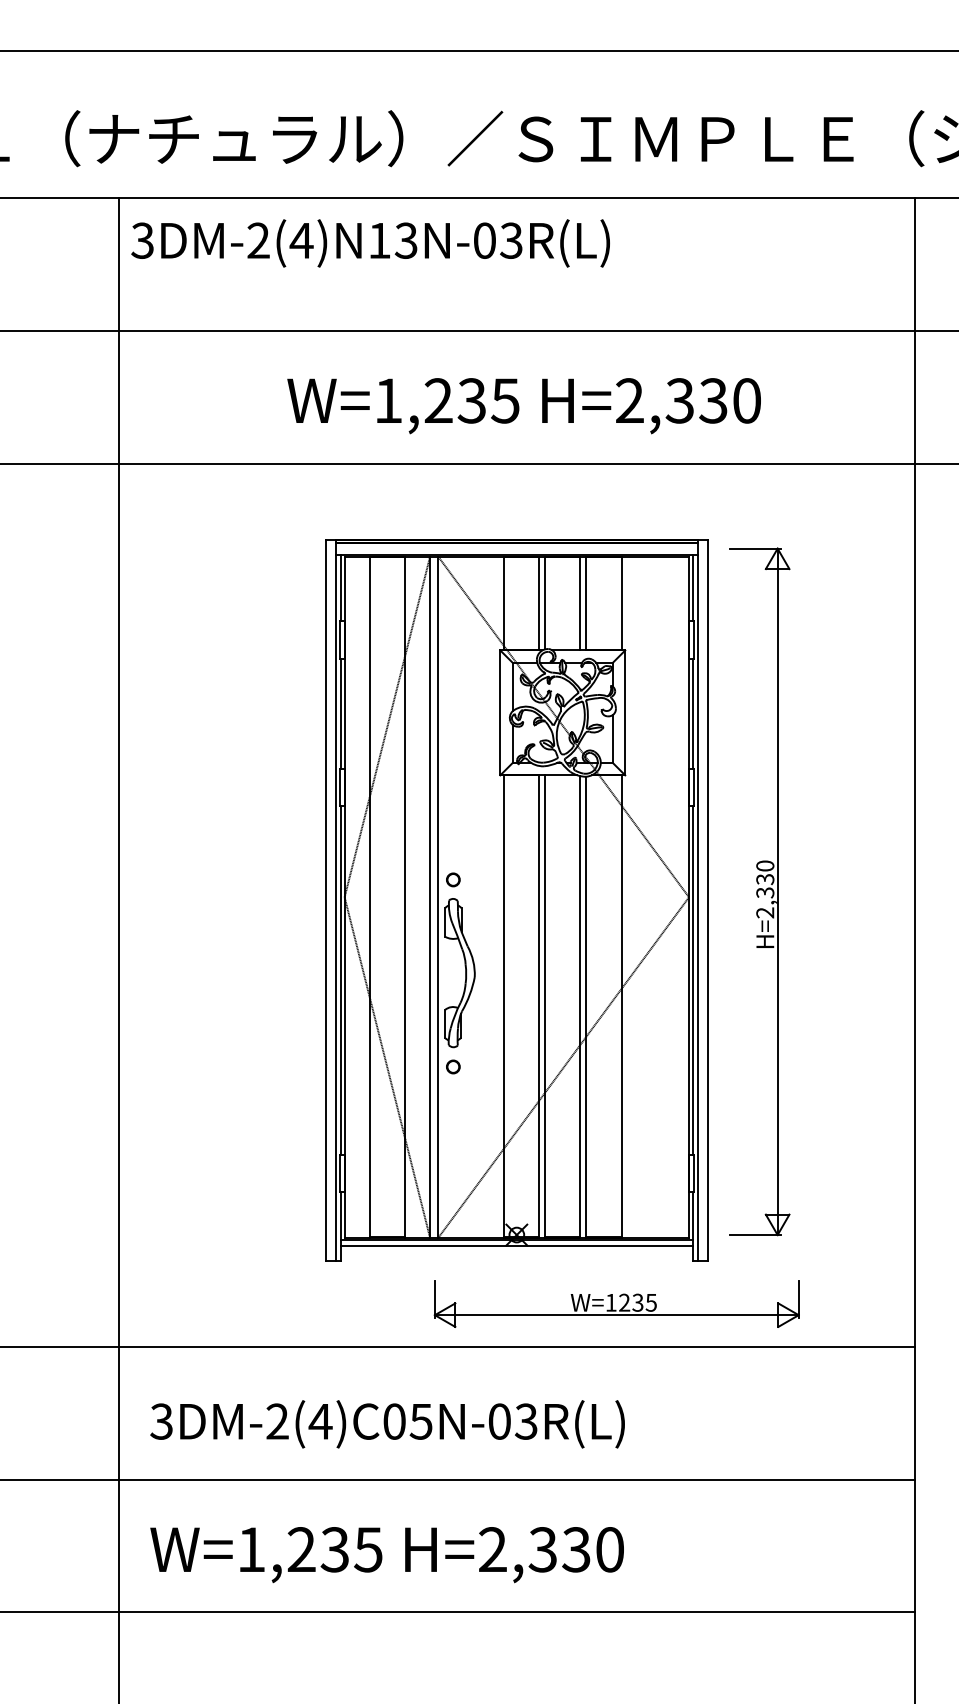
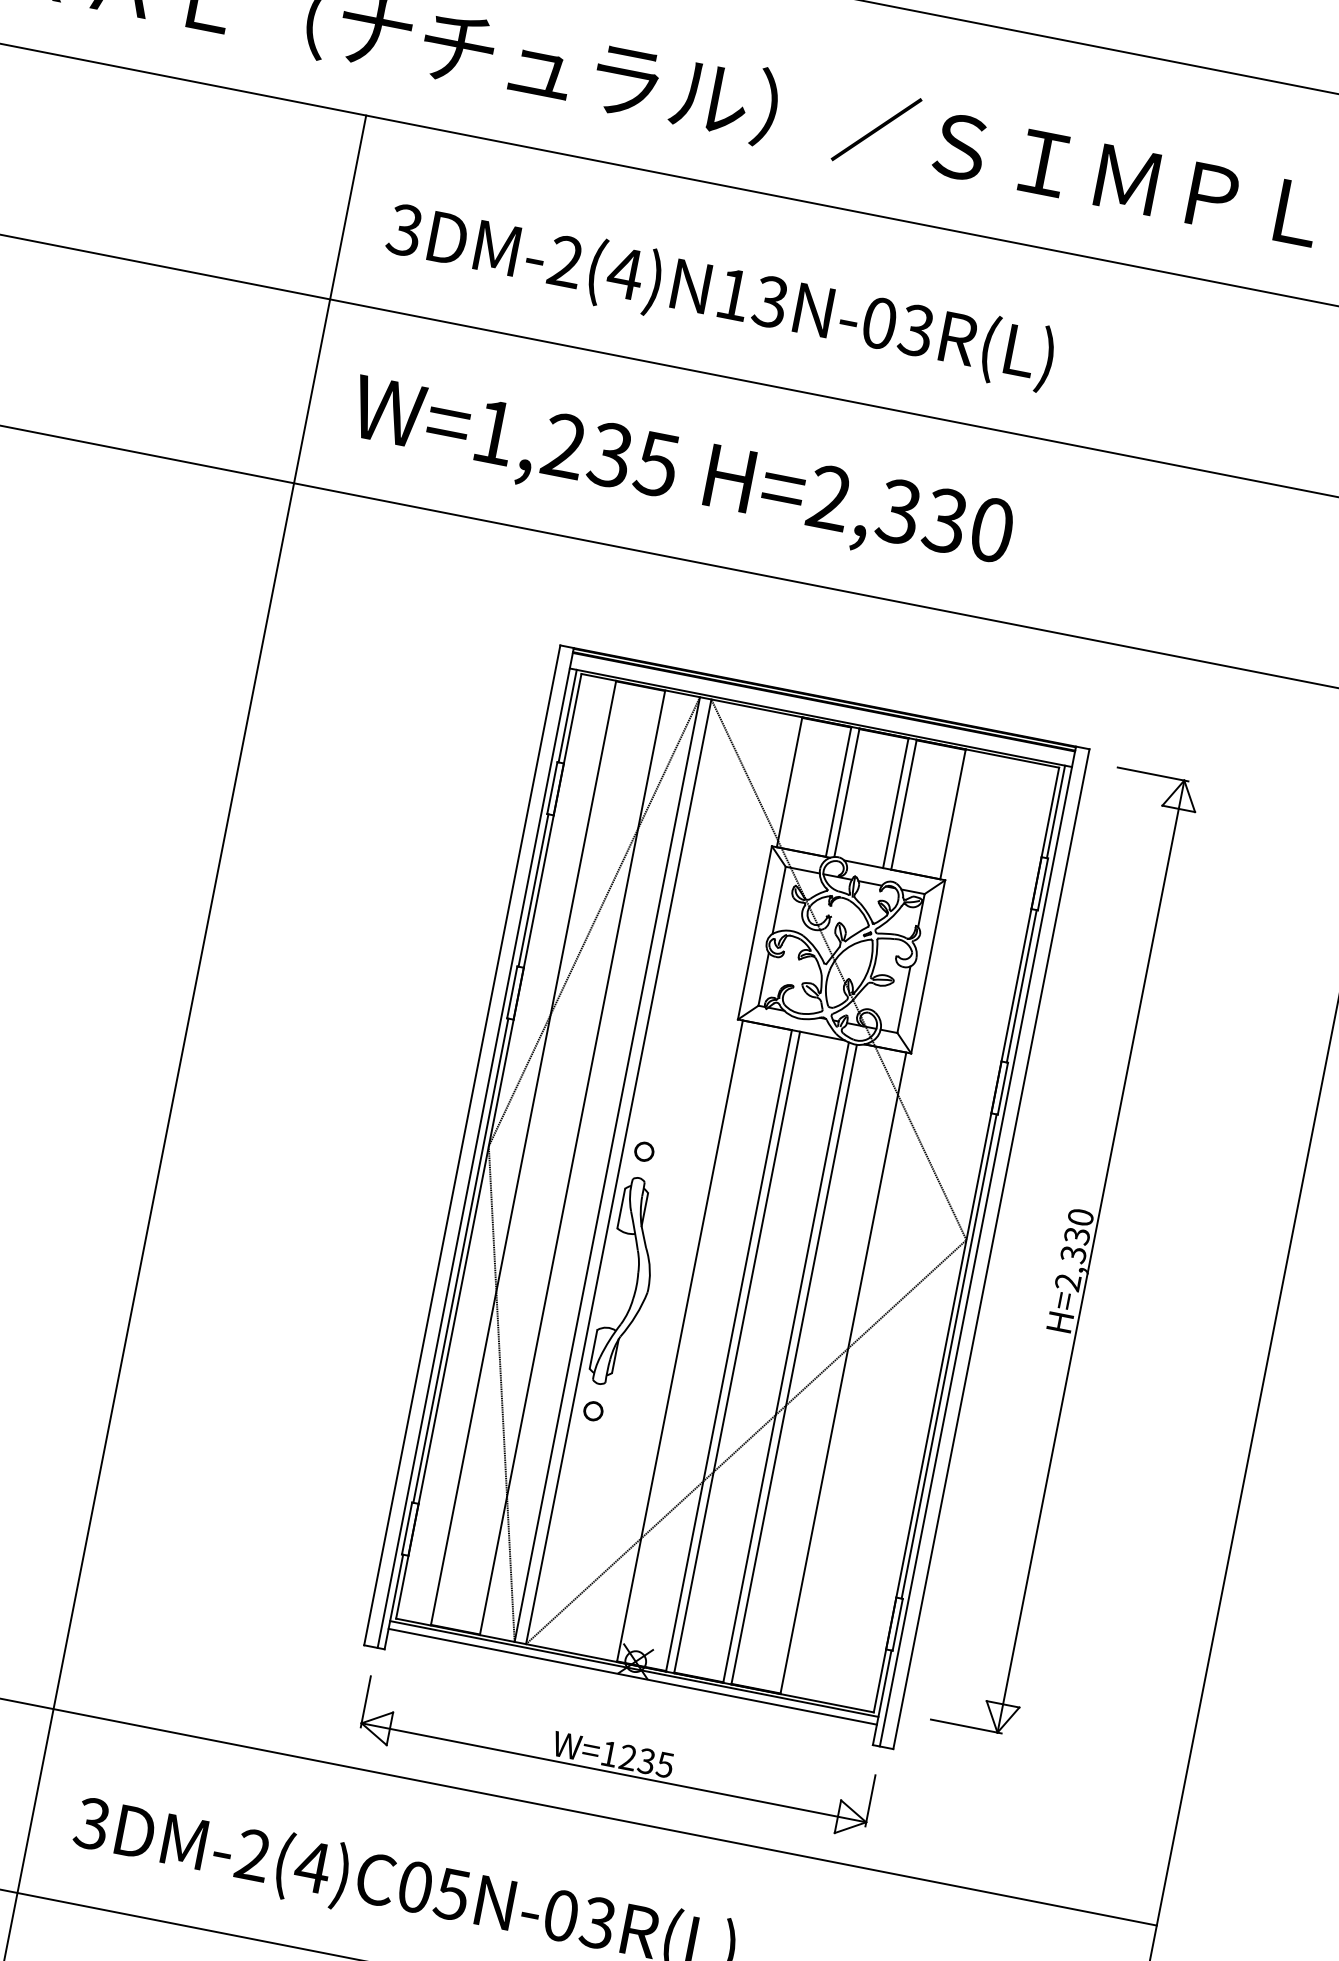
text: (370, 243) -> (720, 296), moved
text: (523, 406) -> (680, 476), moved
part: (616, 1303) -> (616, 1756), moved

